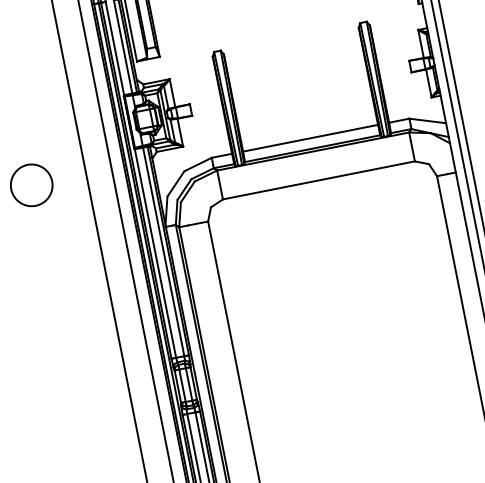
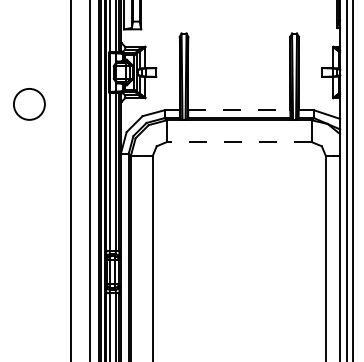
line: (310, 138) -> (239, 110), solid -> dashed
line: (319, 180) -> (239, 142), solid -> dashed

